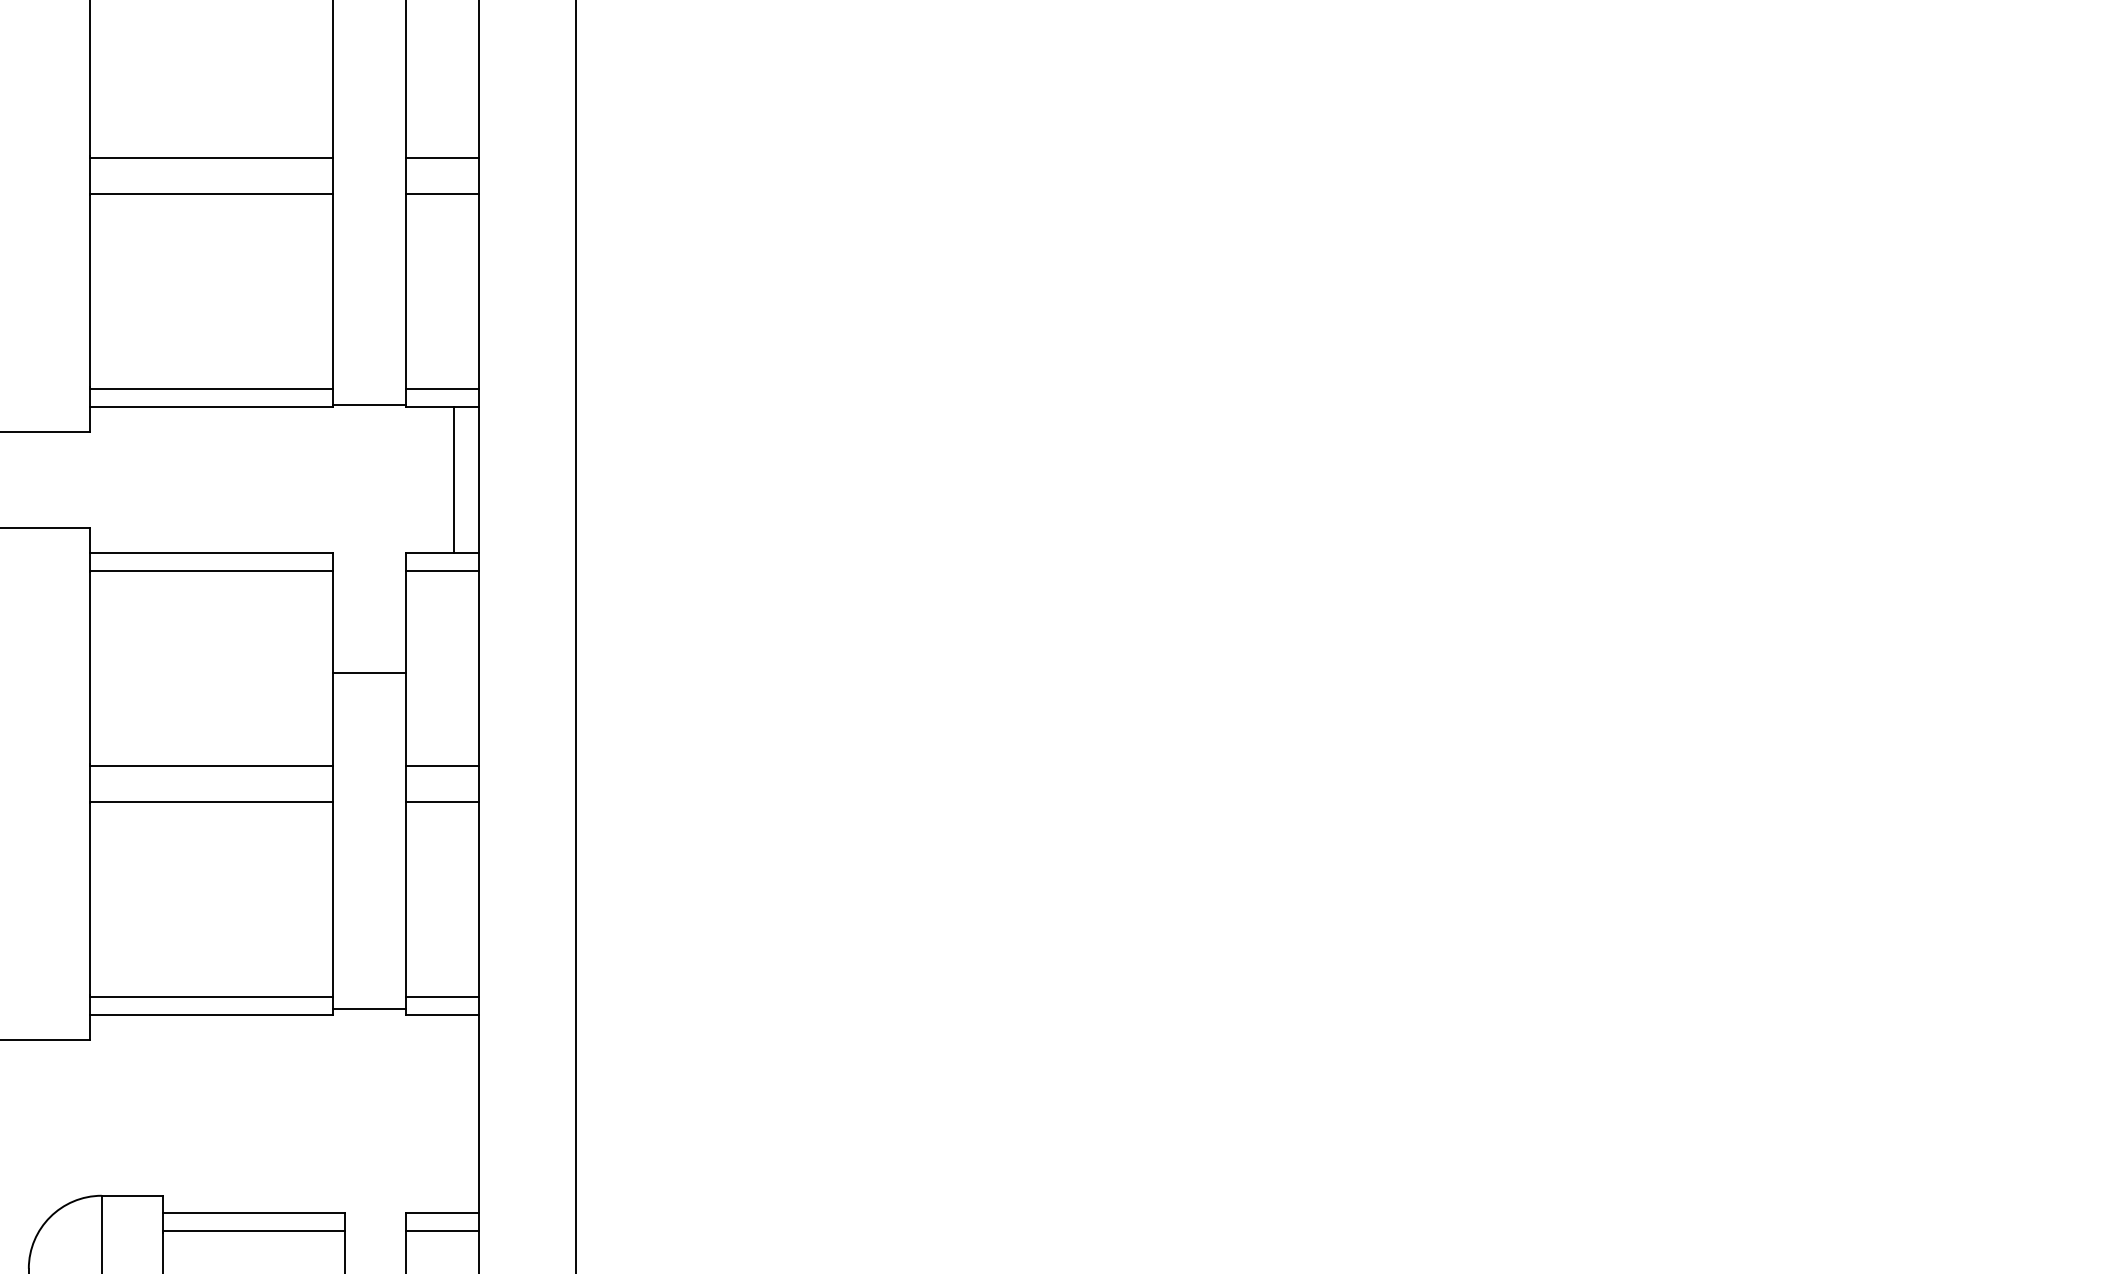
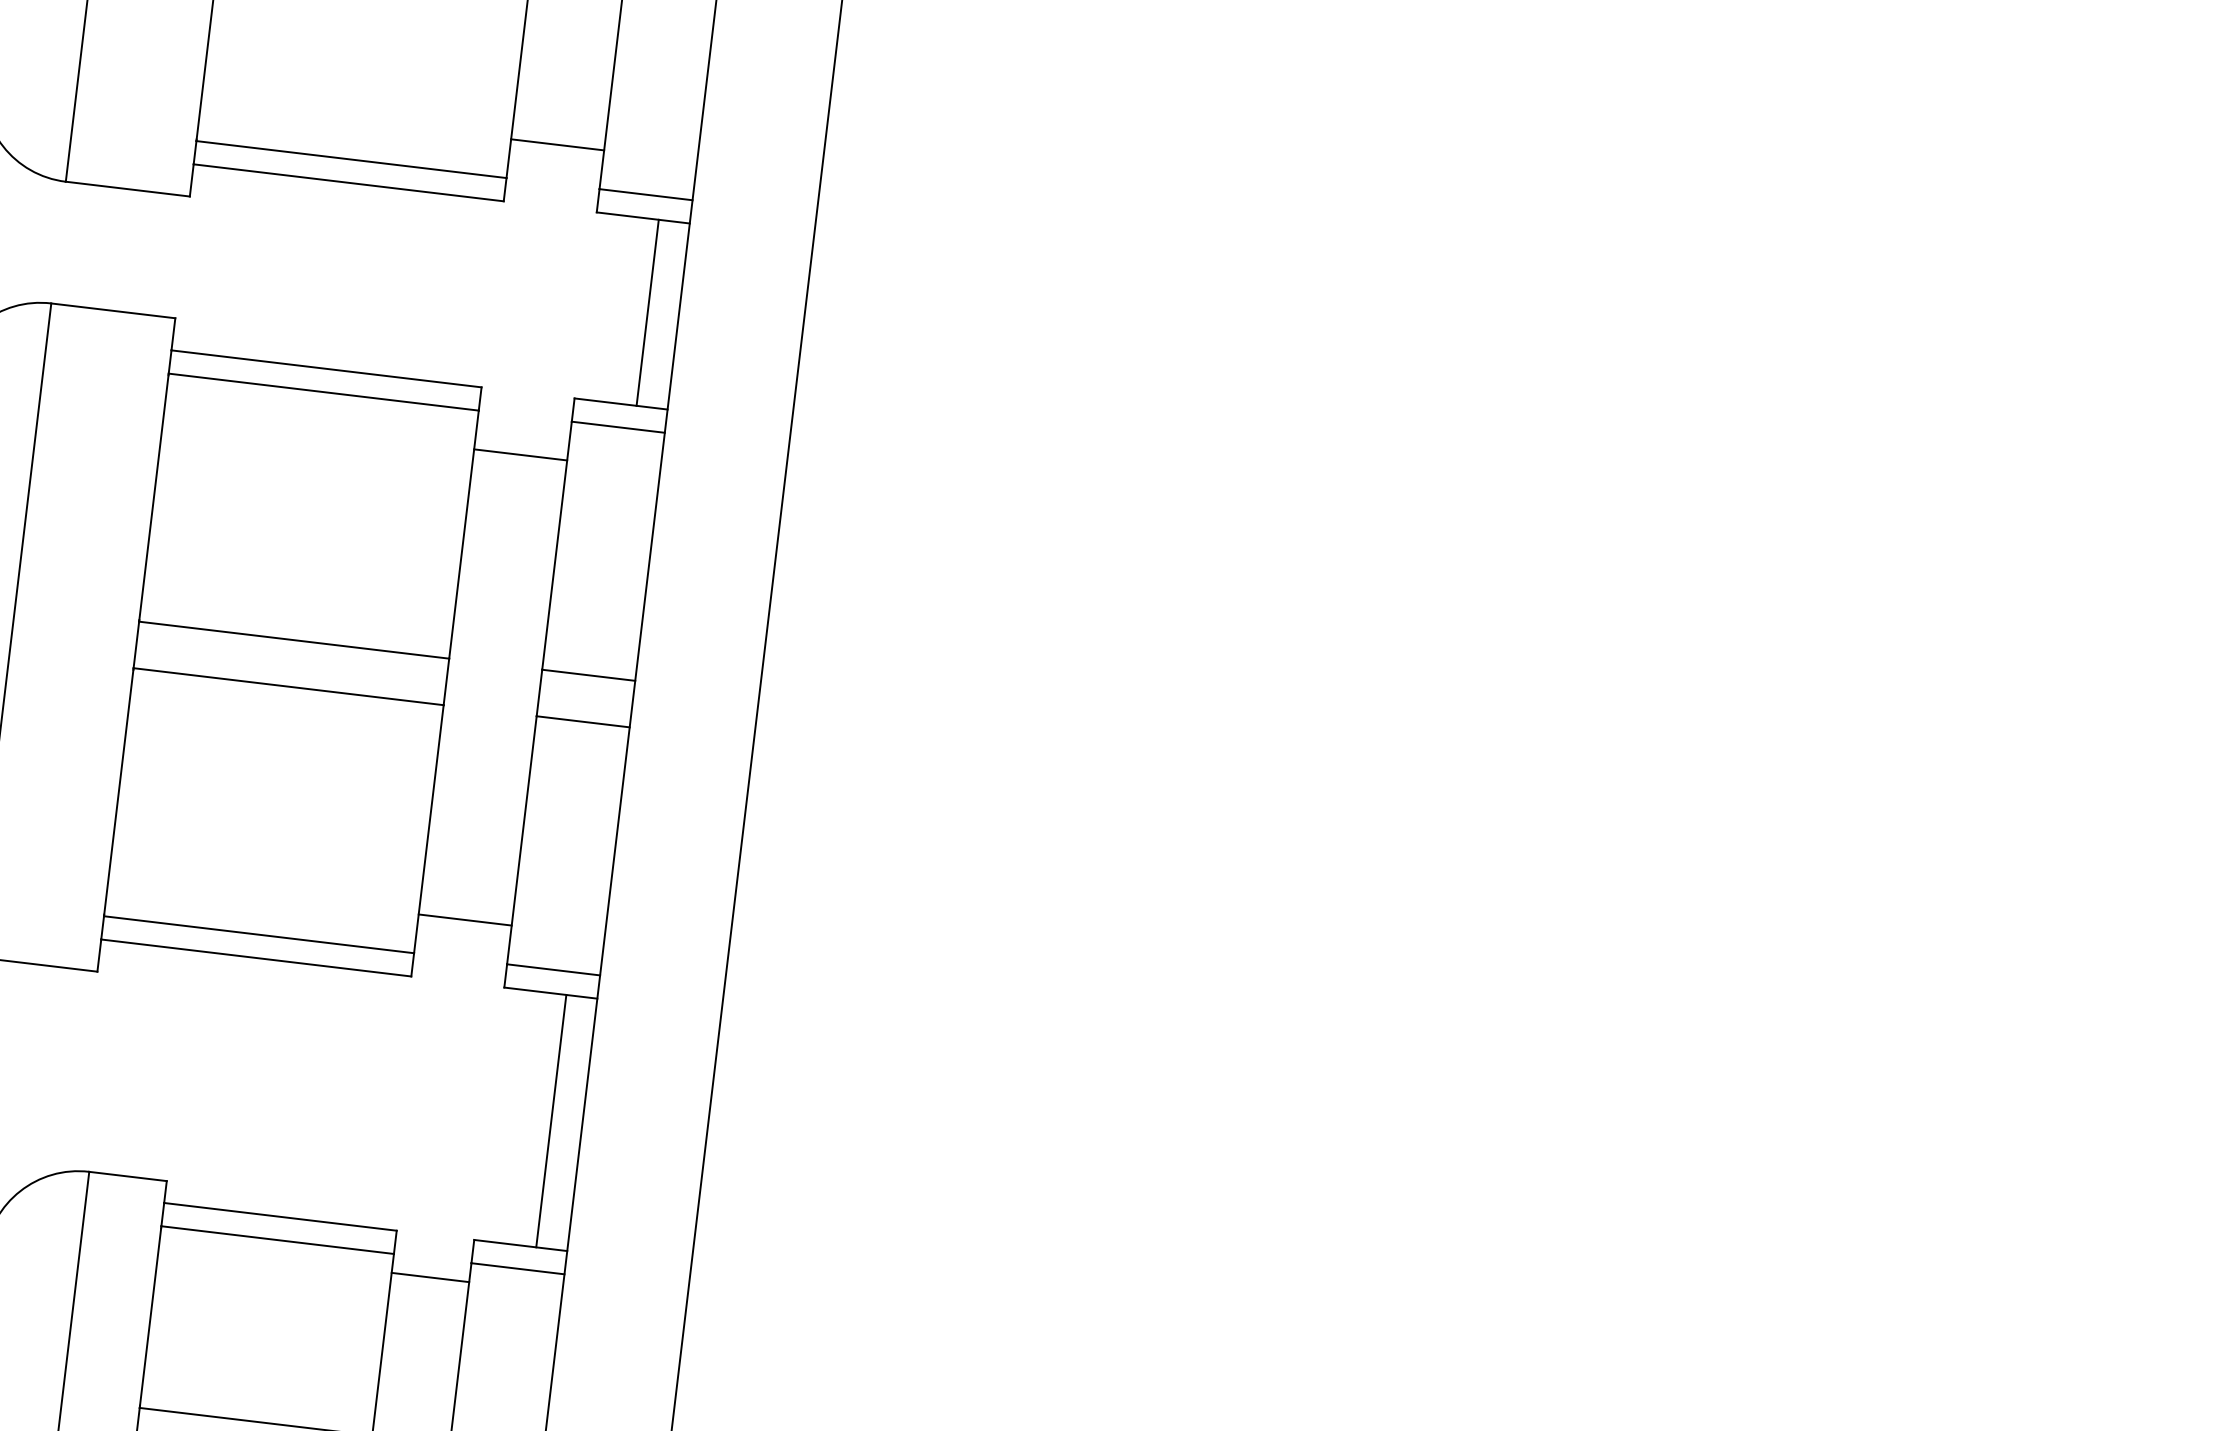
line: (368, 405) -> (556, 144), moved
line: (368, 672) -> (519, 454), moved
line: (368, 1009) -> (464, 920), moved
line: (454, 1113) -> (551, 1120), added
line: (375, 1246) -> (430, 1278), added

